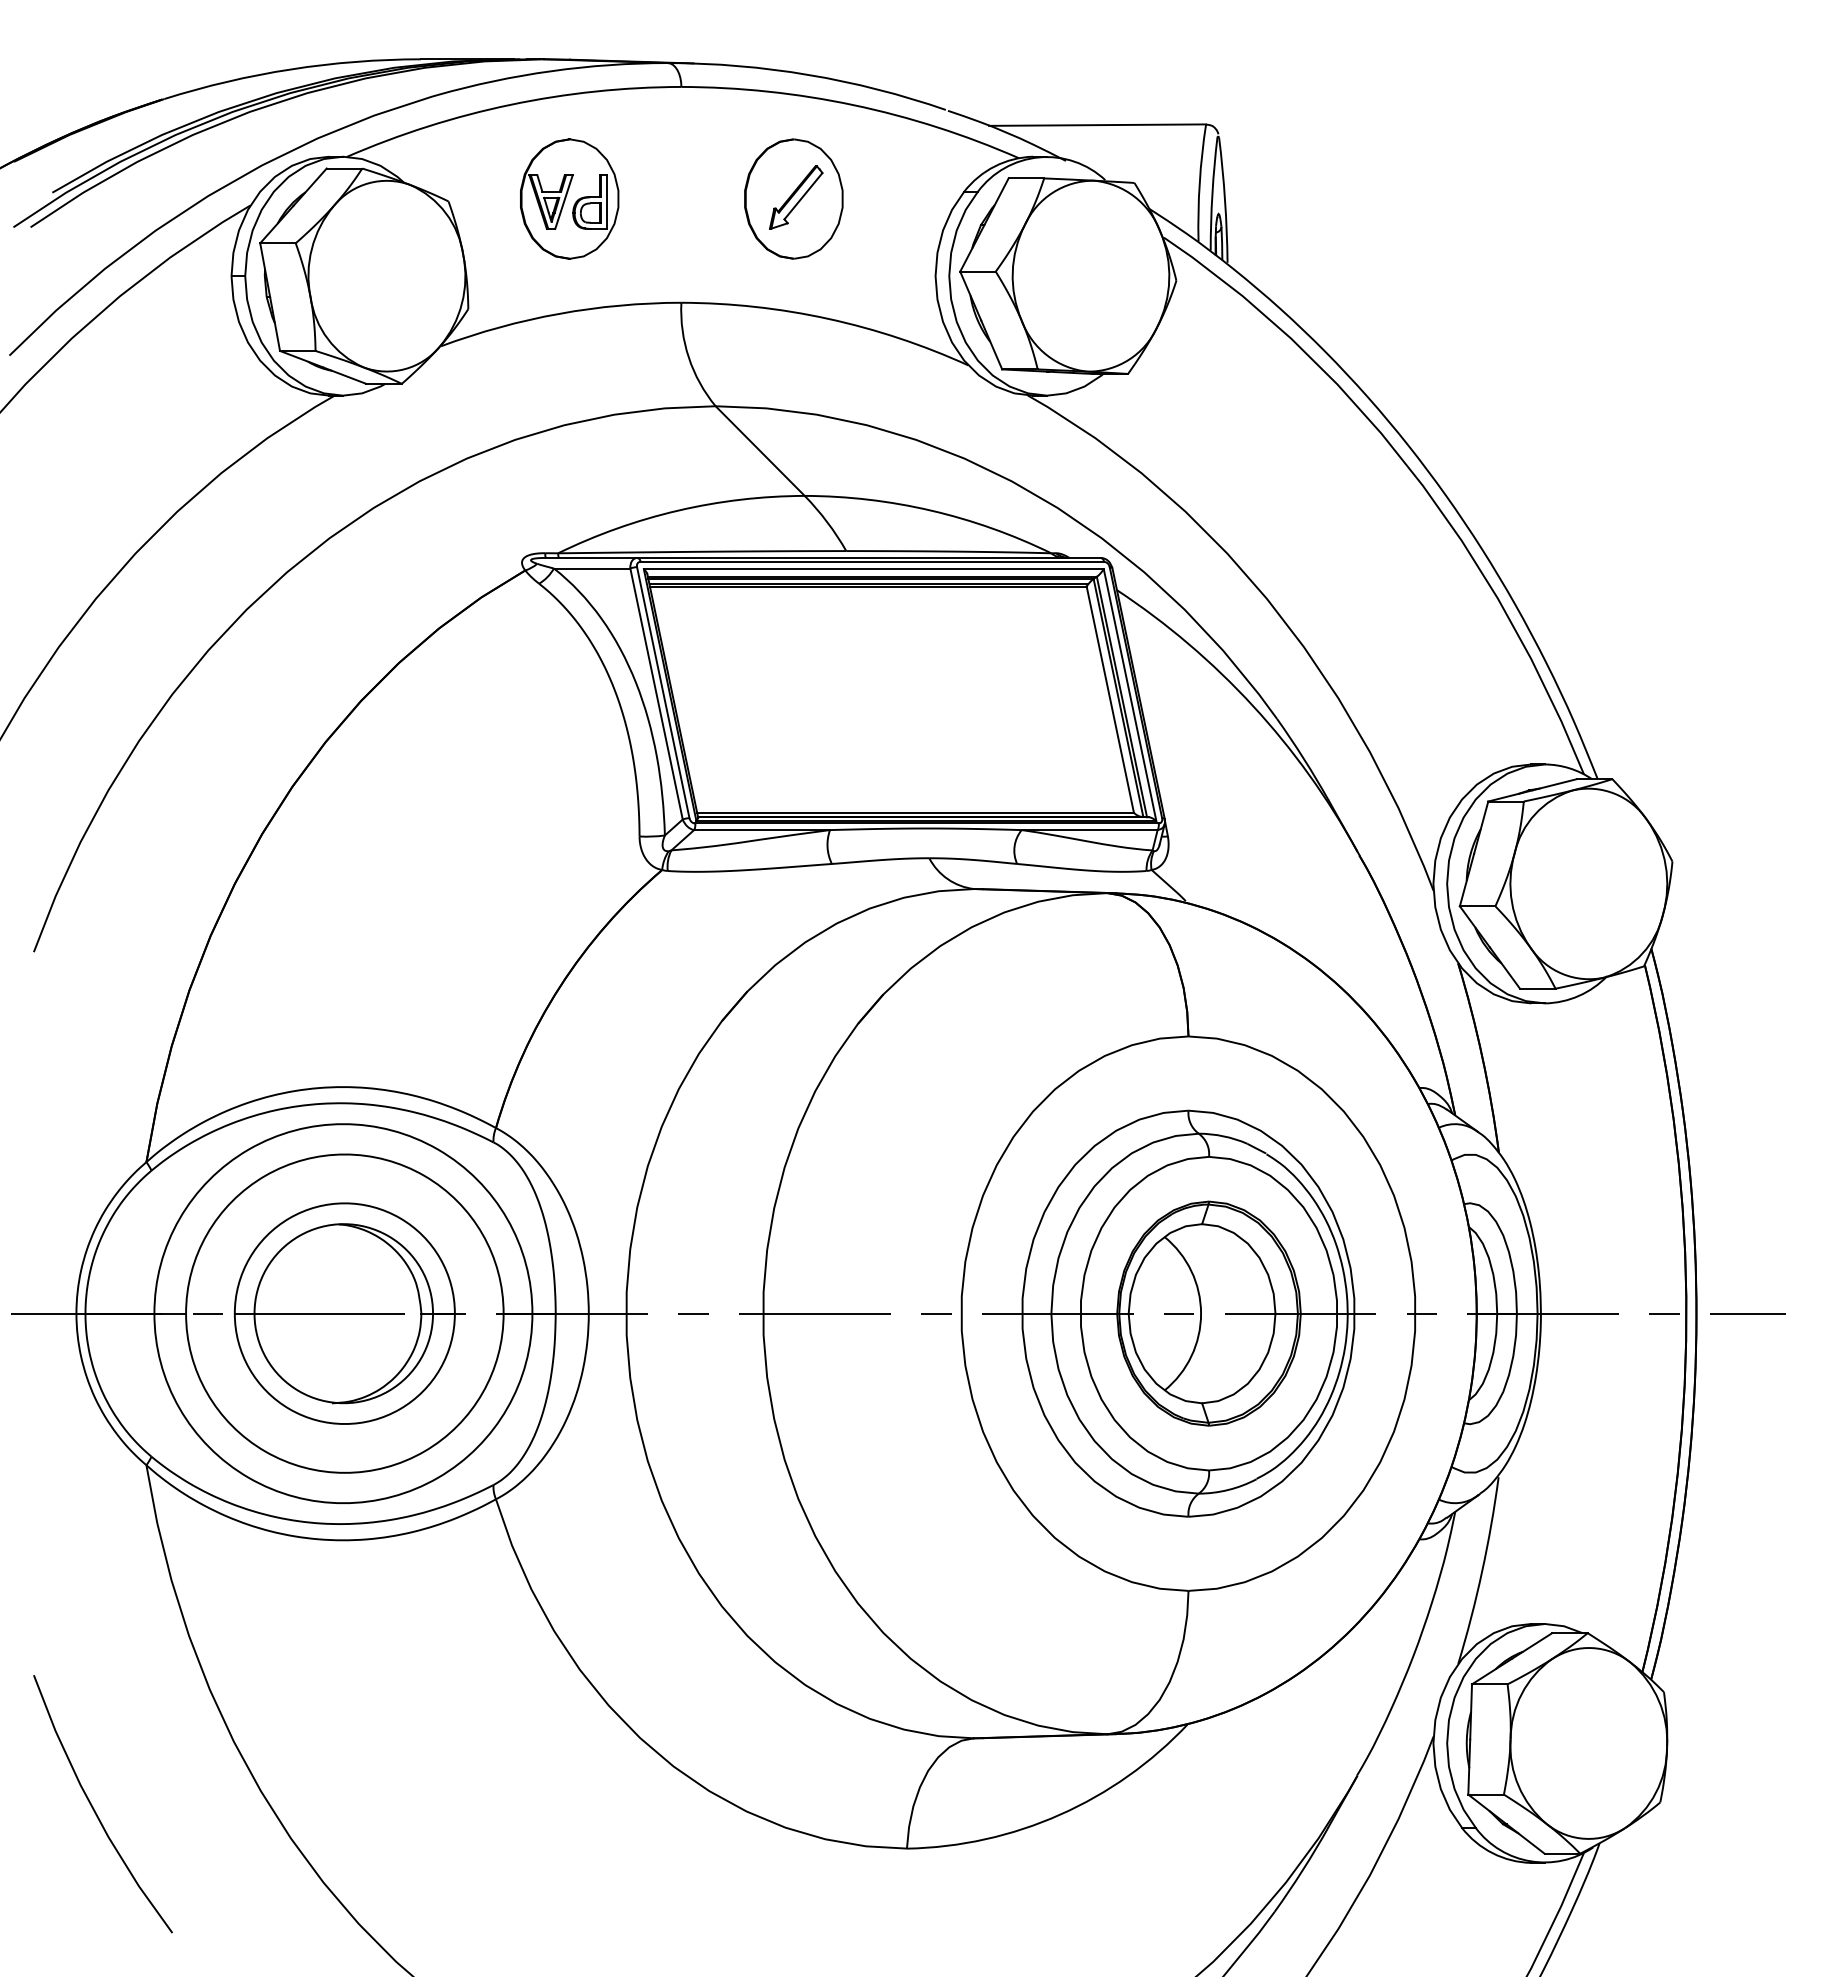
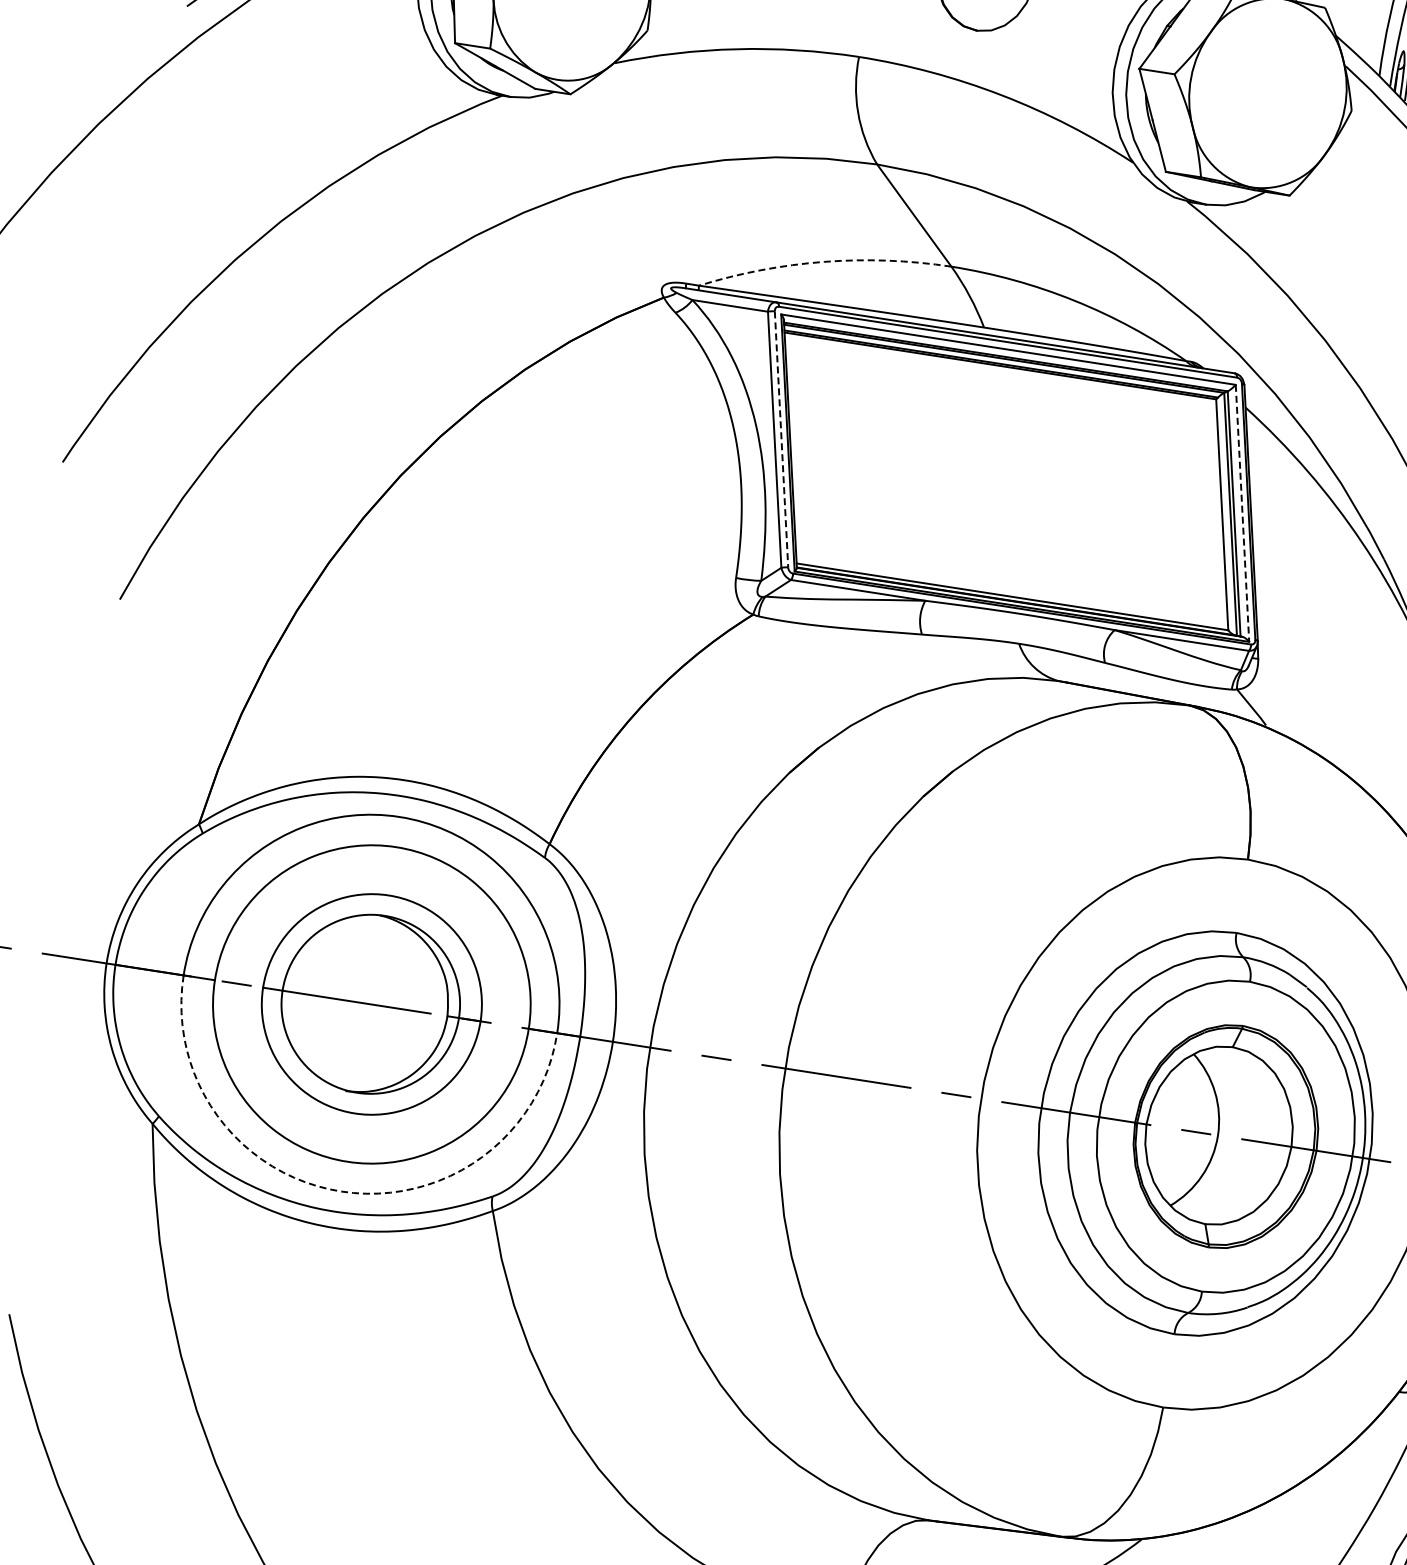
arc: (678, 510) -> (824, 261), solid -> dashed
line: (663, 693) -> (781, 440), solid -> dashed
line: (1130, 695) -> (1242, 513), solid -> dashed
arc: (343, 1503) -> (341, 1191), solid -> dashed

